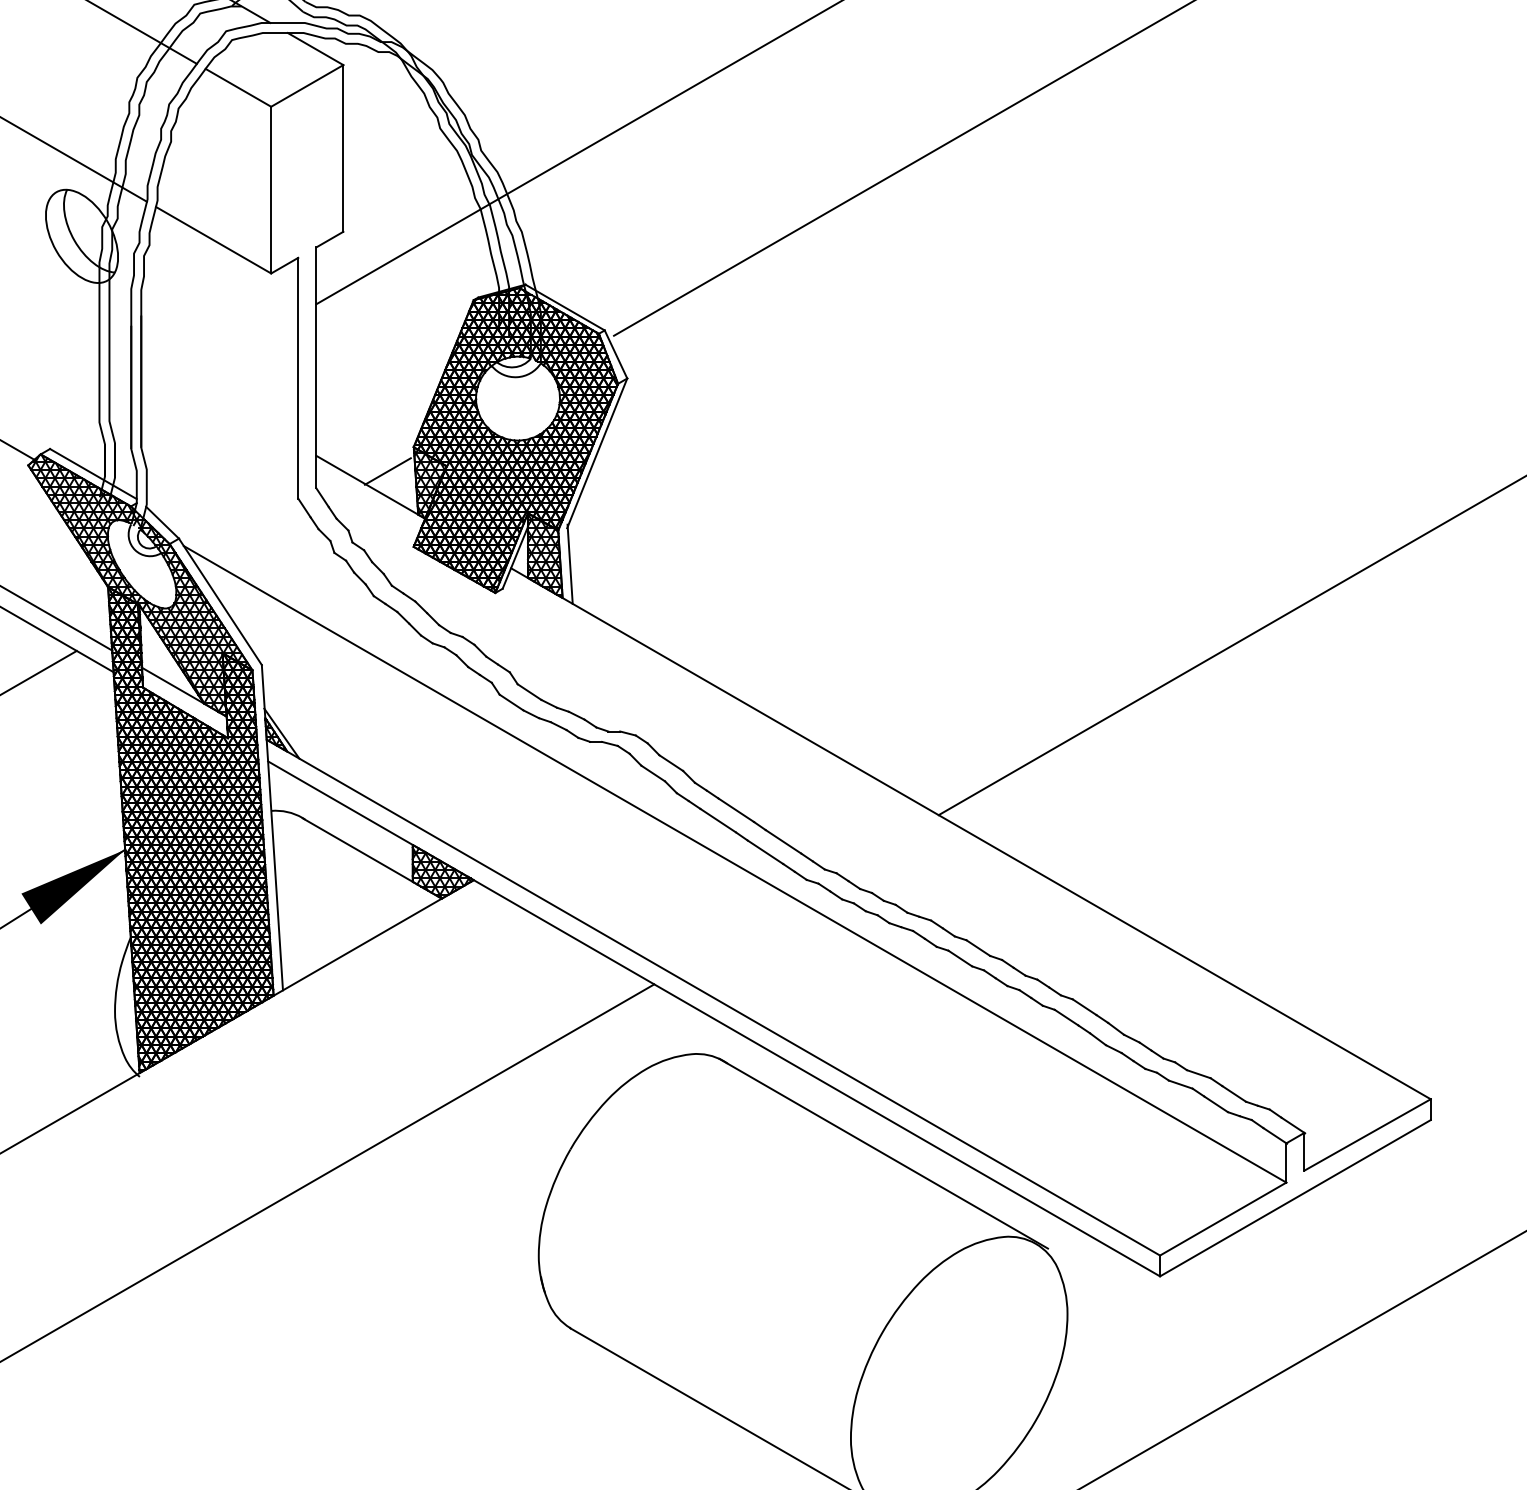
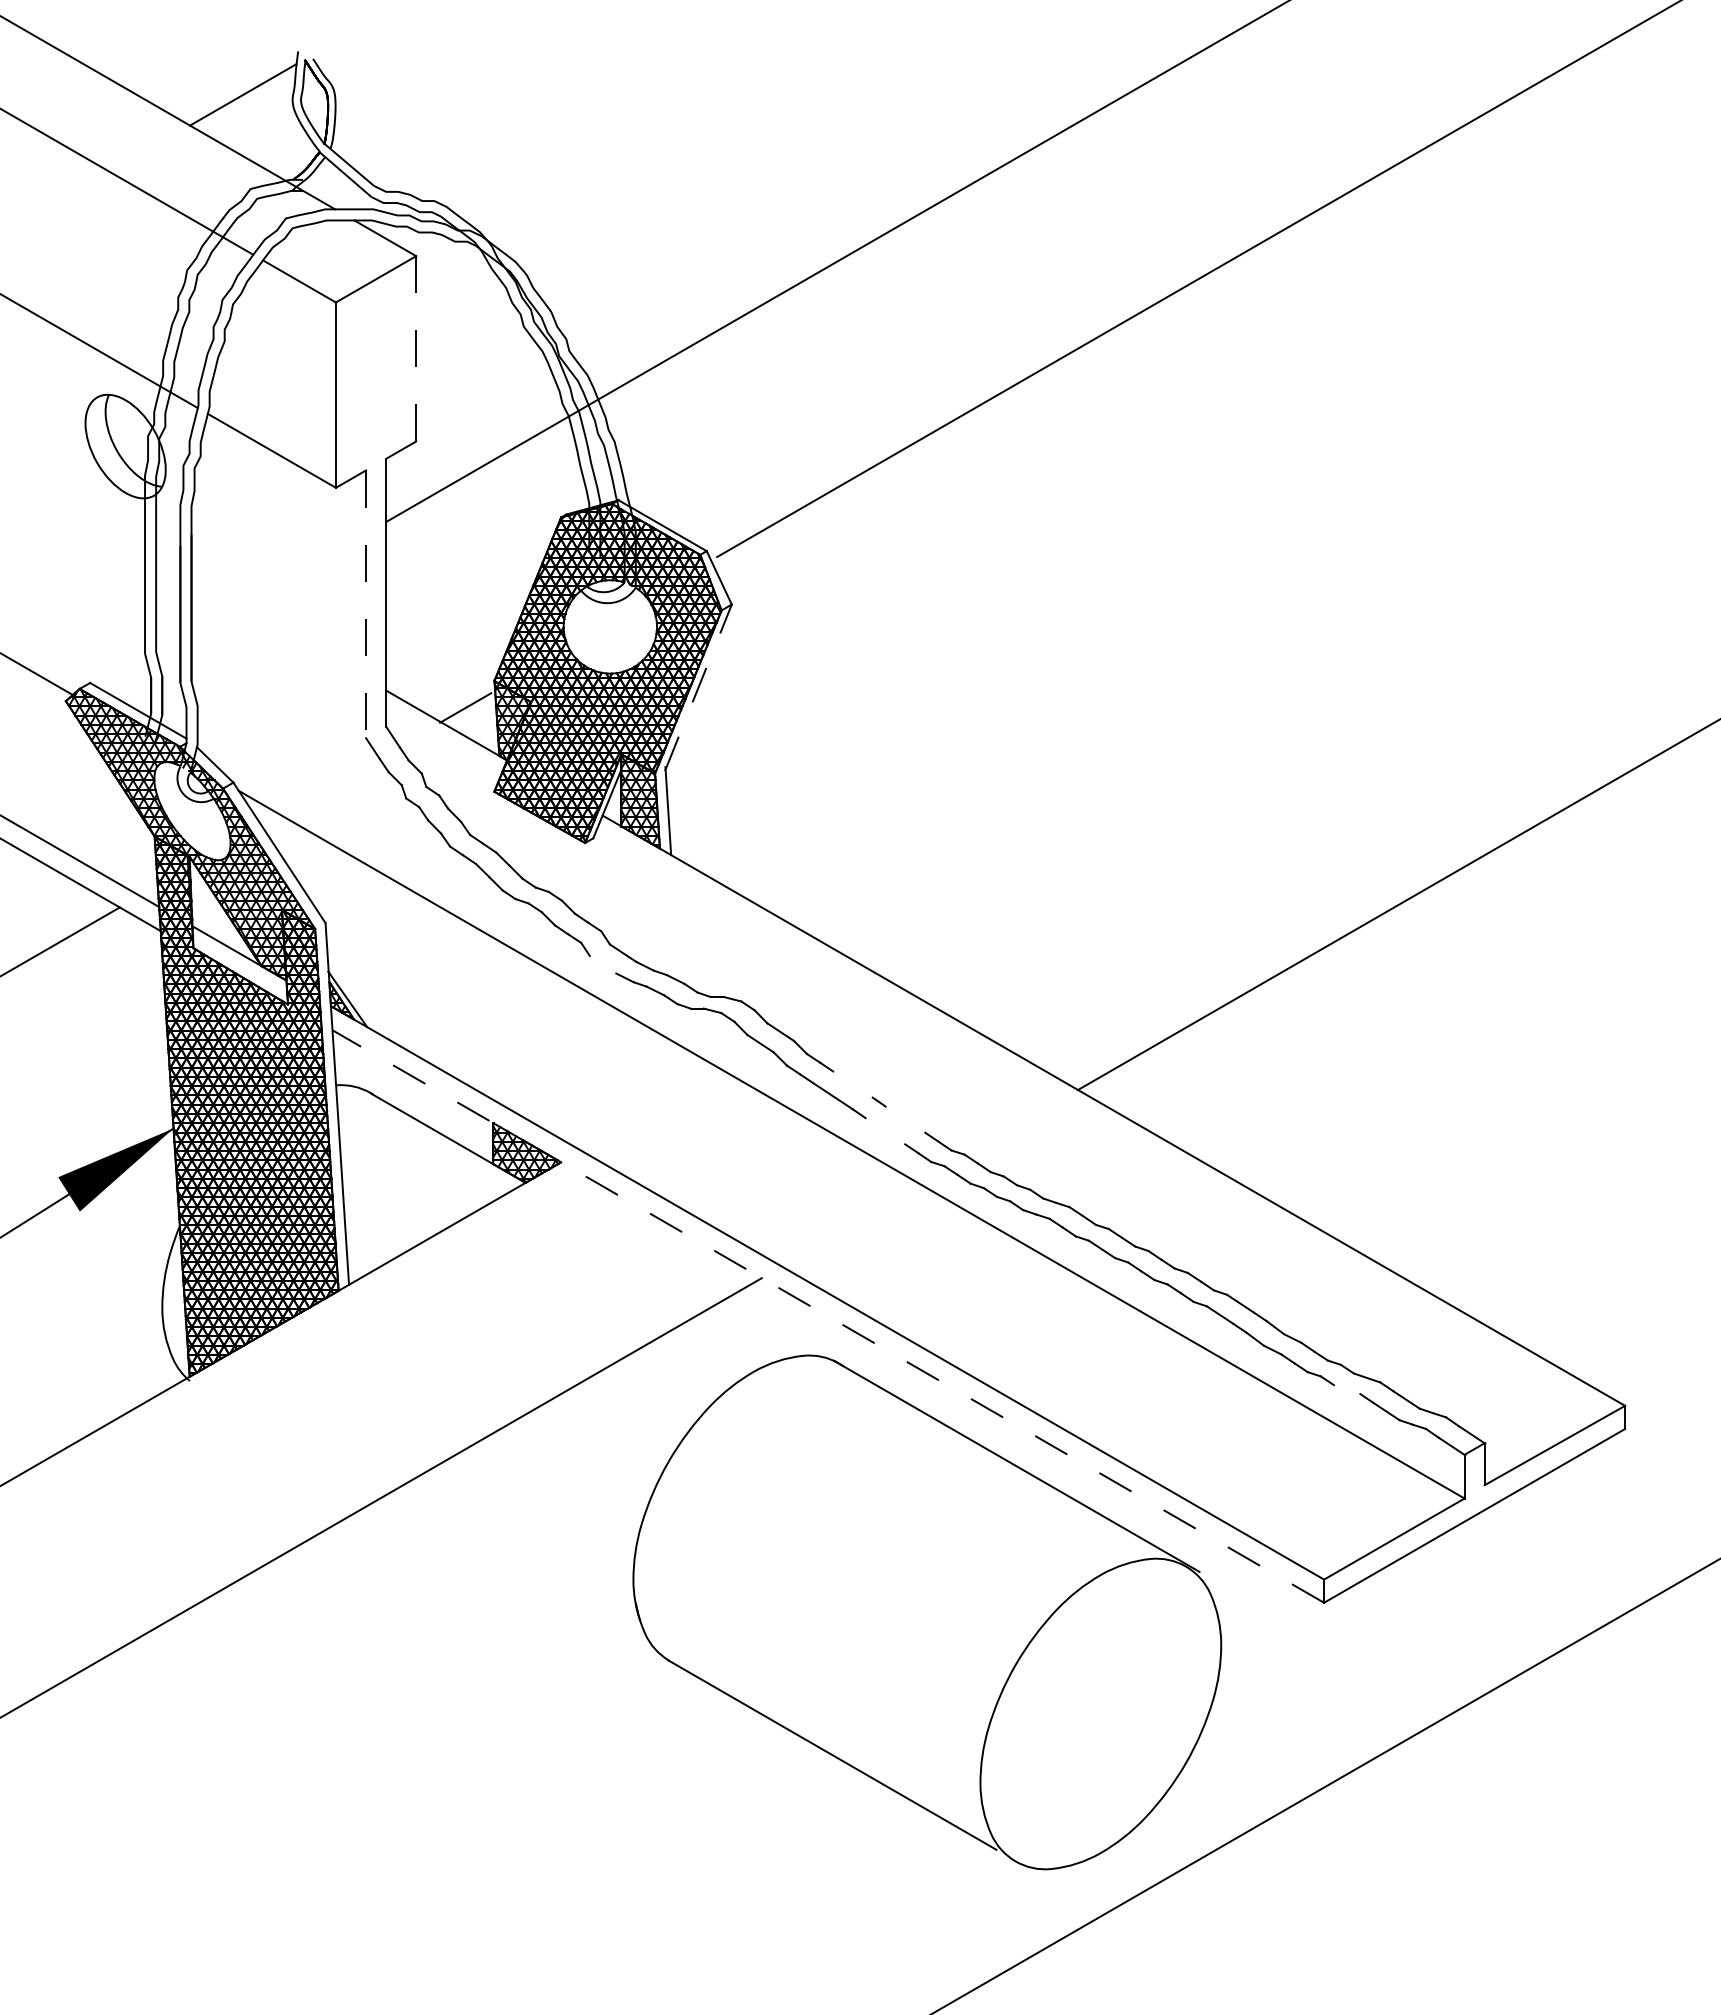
line: (343, 148) -> (416, 348), solid -> dashed
line: (298, 378) -> (366, 604), solid -> dashed
line: (597, 453) -> (698, 687), solid -> dashed
line: (510, 702) -> (602, 964), removed
line: (735, 810) -> (852, 1084), removed
line: (783, 841) -> (905, 1119), removed
line: (765, 852) -> (885, 1131), removed
line: (714, 1018) -> (828, 1316), solid -> dashed
line: (1180, 1084) -> (1346, 1389), removed

